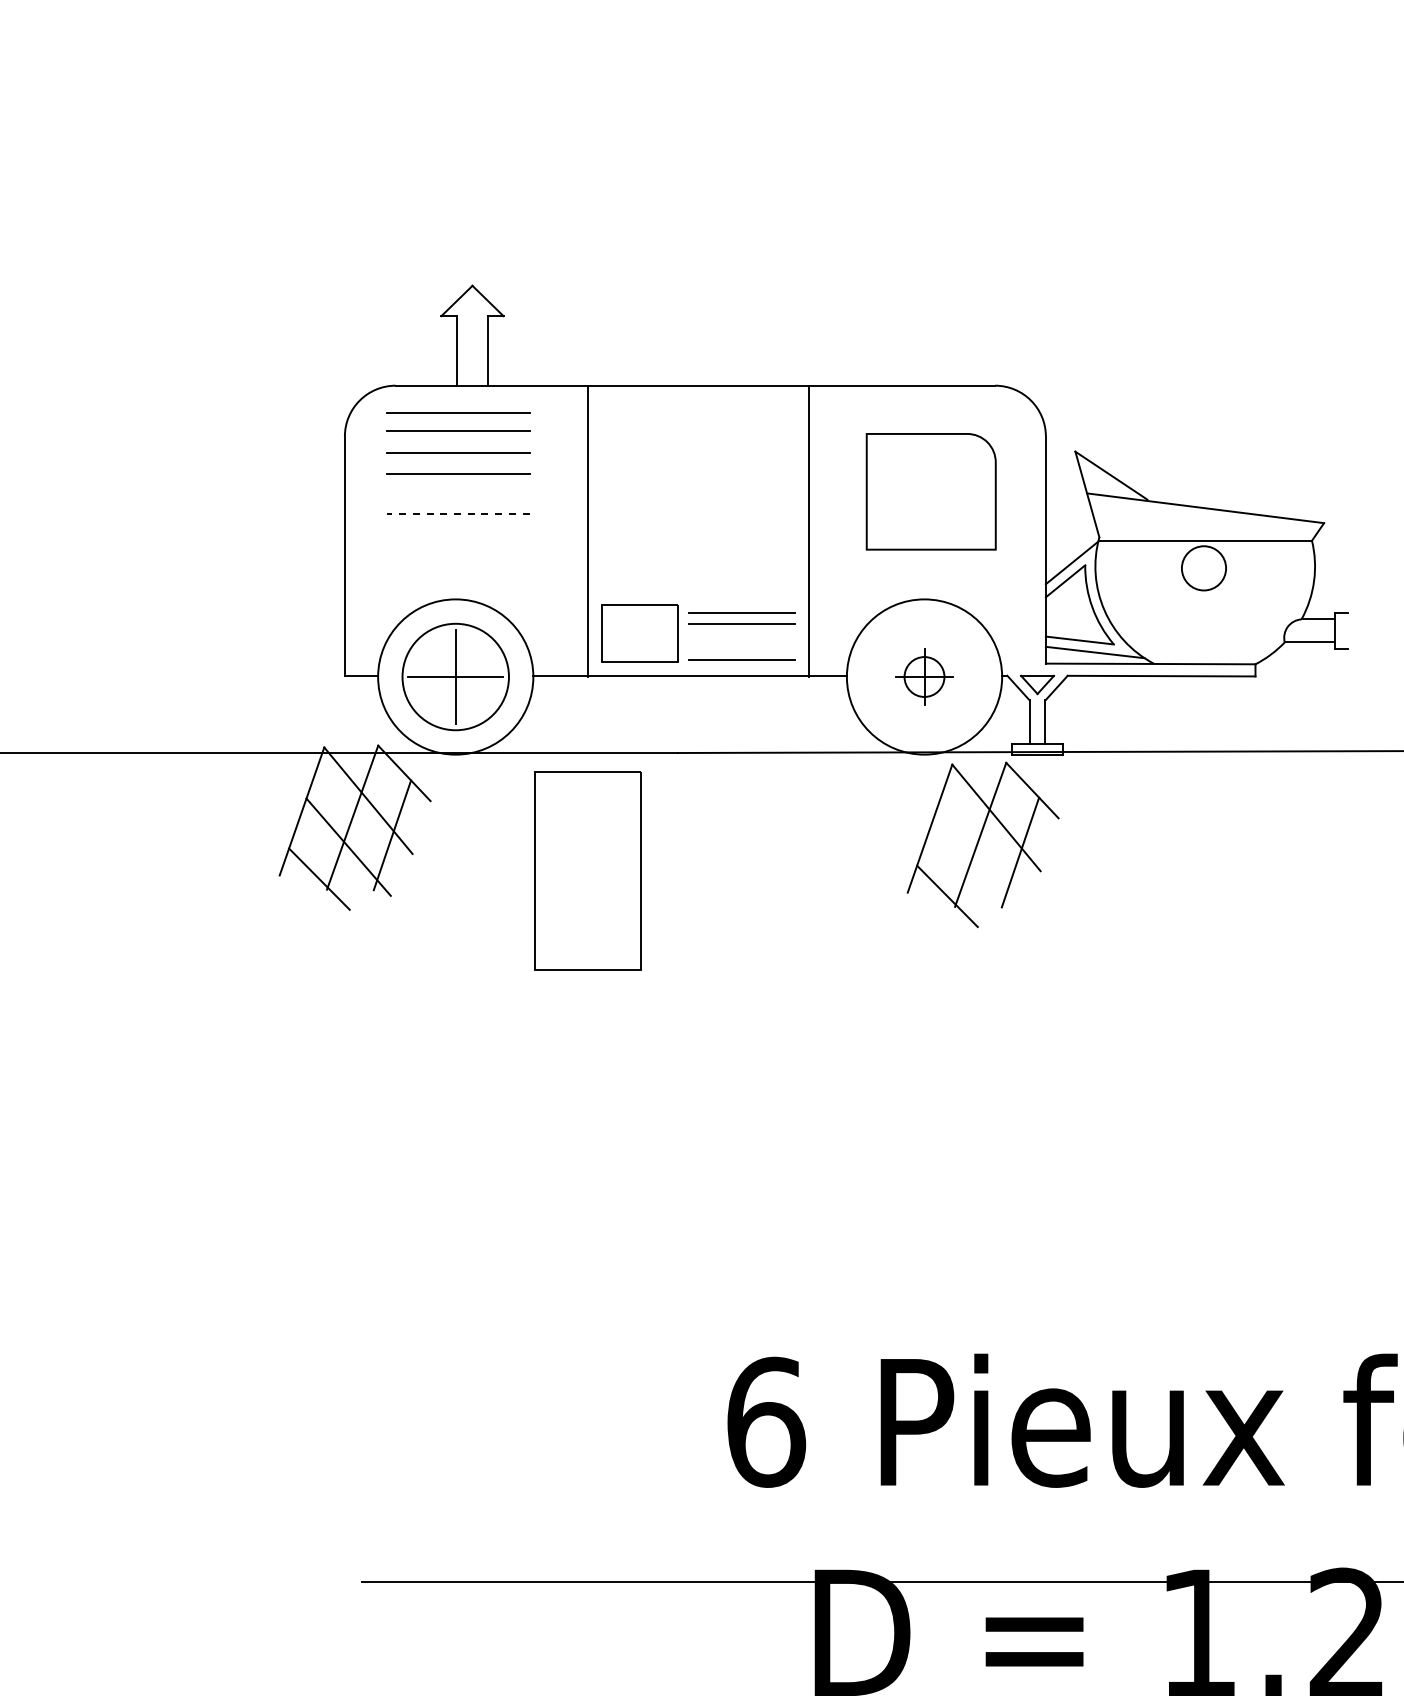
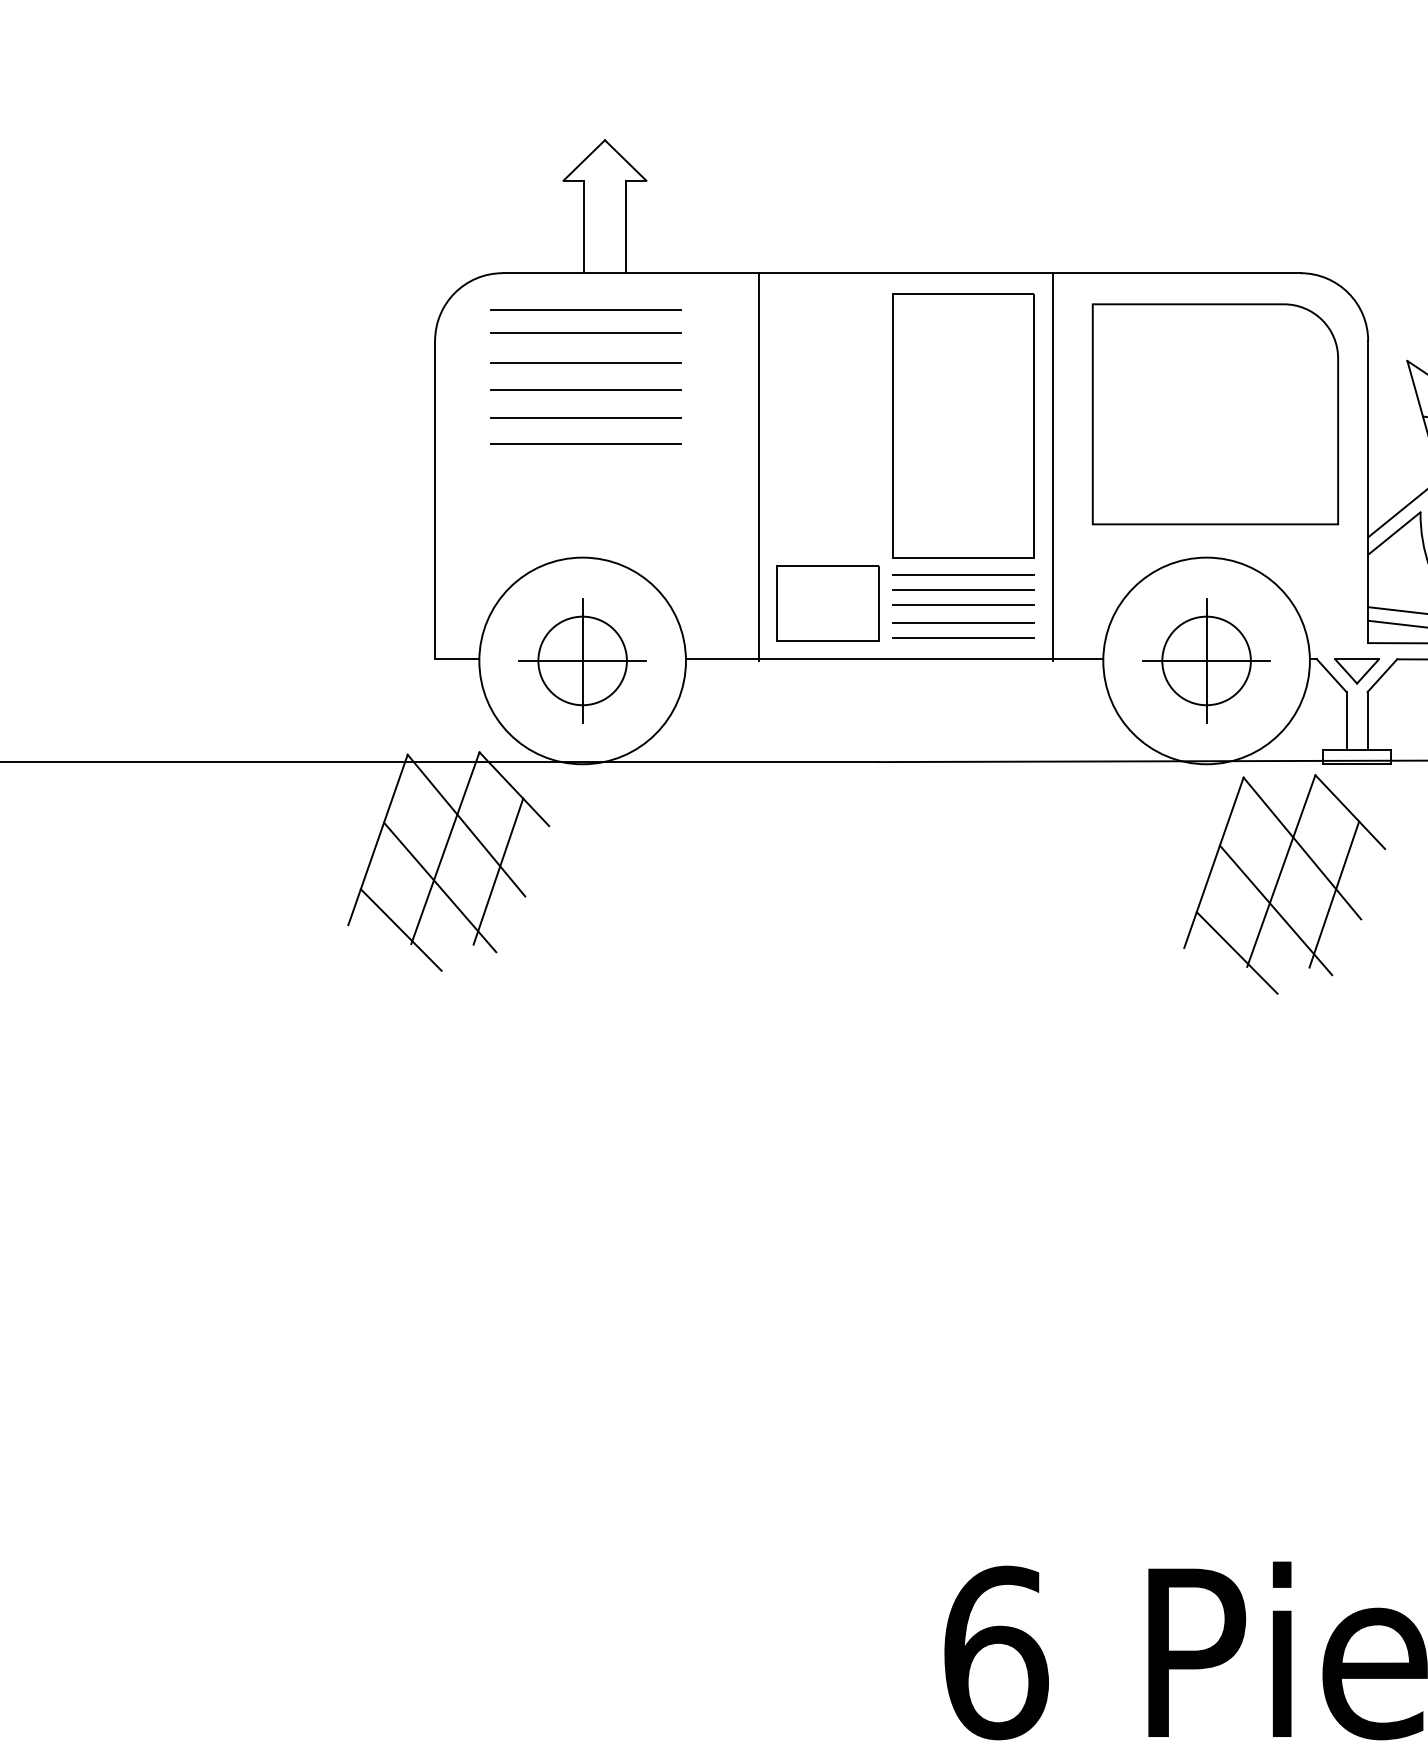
part: (931, 491) -> (1215, 414), size x1.43
line: (458, 494) -> (586, 418), added
line: (457, 513) -> (584, 443), dashed -> solid
line: (741, 635) -> (963, 605), added
line: (741, 648) -> (963, 622), added
circle: (455, 676) -> (582, 660), size x0.62
part: (924, 676) -> (1206, 660), size x1.67
line: (976, 864) -> (1275, 910), added
part: (587, 870) -> (963, 425), moved

